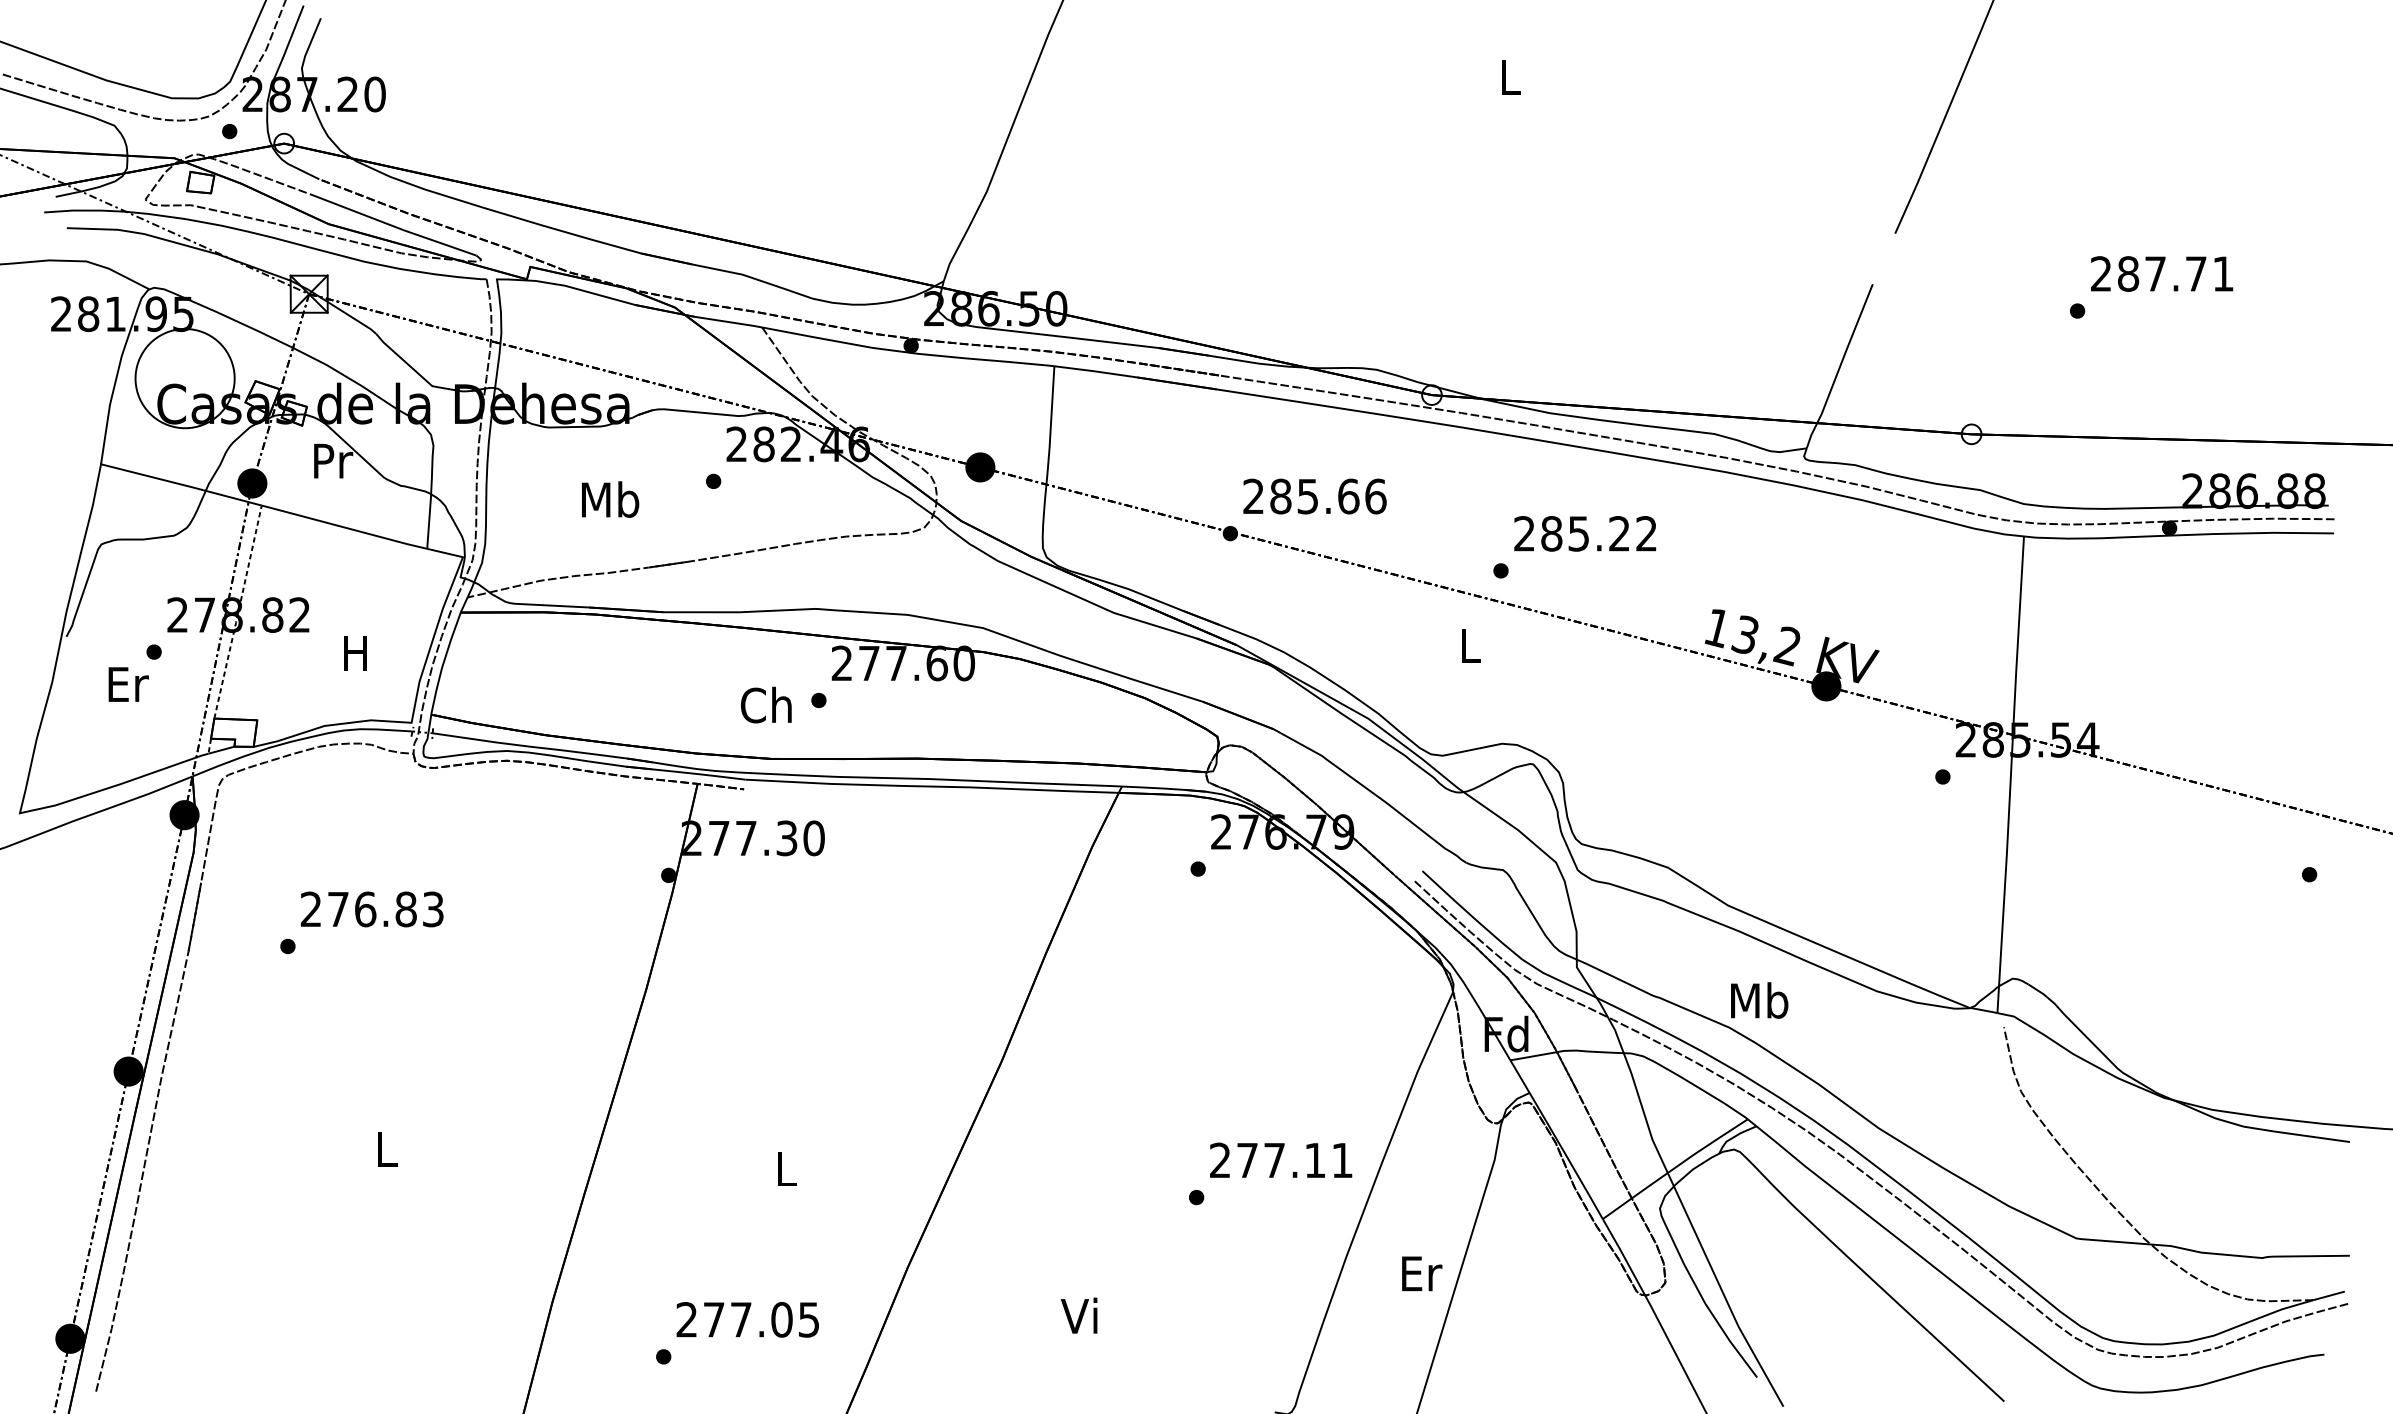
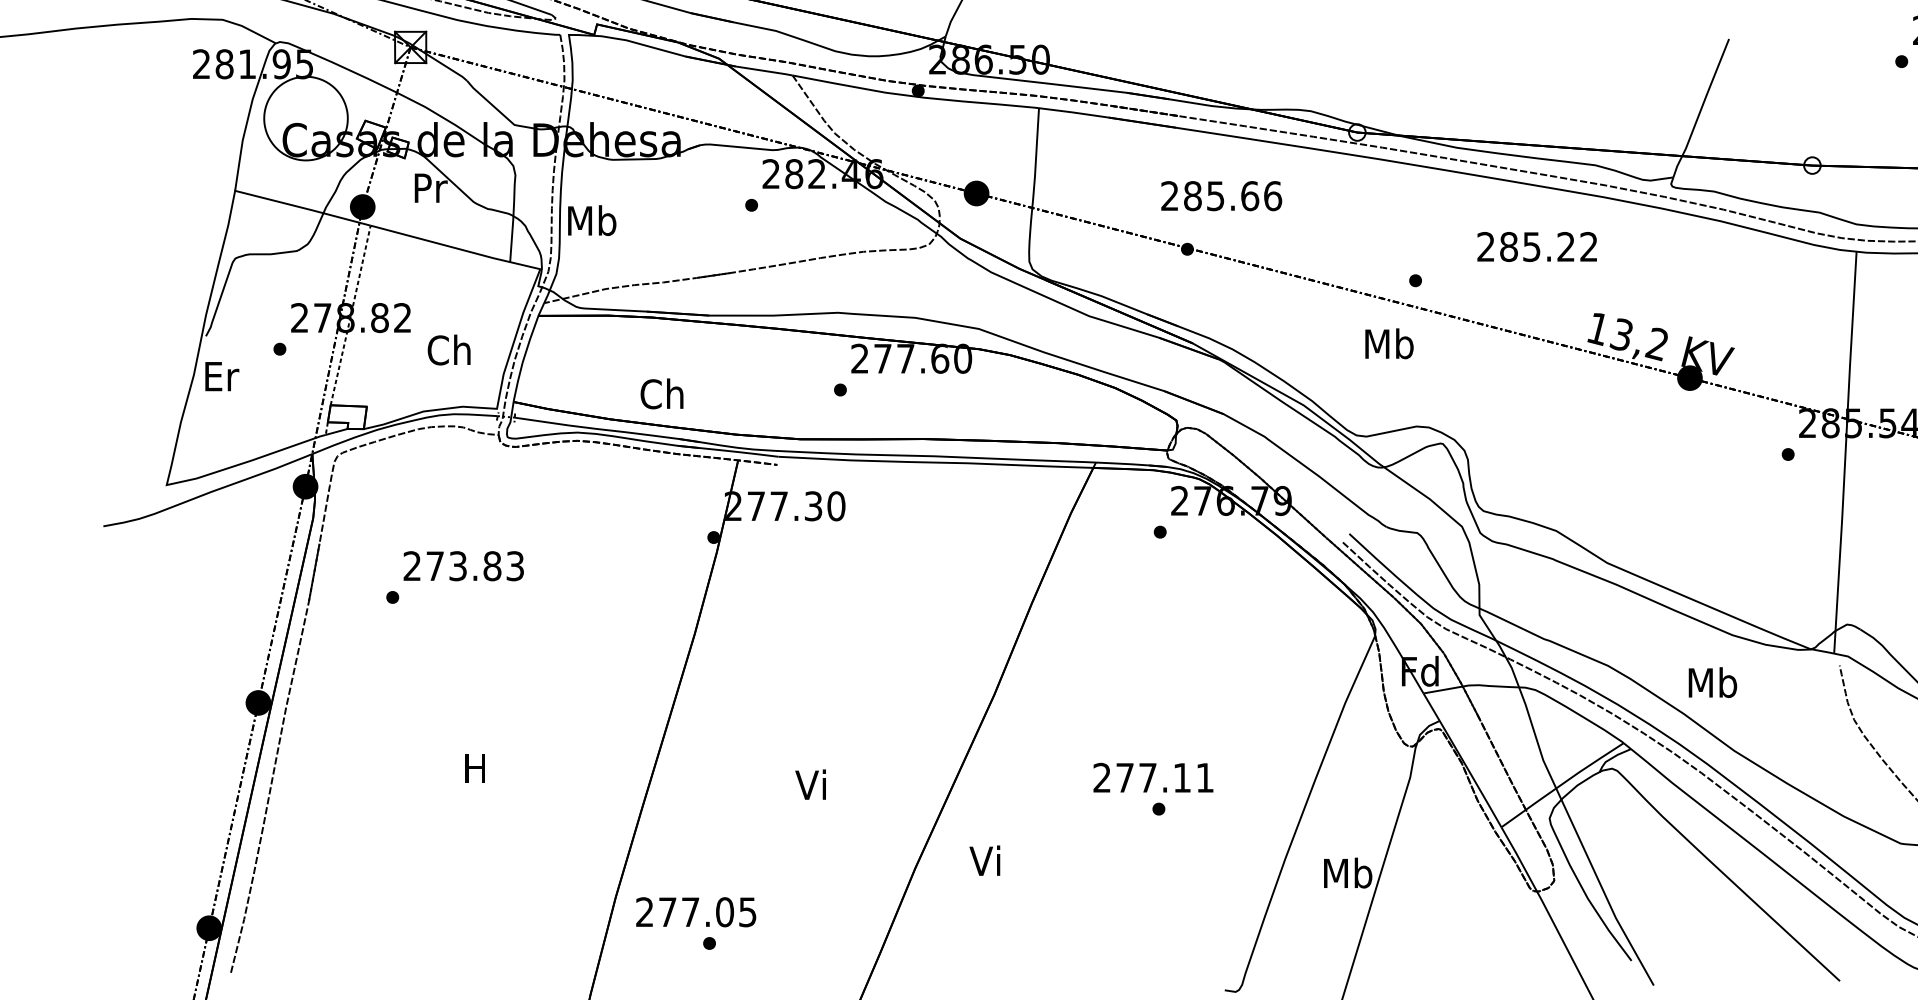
text: (1314, 496) -> (1221, 196), moved
text: (610, 499) -> (592, 220), moved
text: (1585, 533) -> (1537, 246), moved
text: (1469, 645) -> (1389, 343), L -> Mb
text: (354, 652) -> (448, 349), H -> Ch
text: (128, 684) -> (222, 376), moved
text: (766, 704) -> (662, 393), moved
text: (365, 909) -> (458, 566), 276.83 -> 273.83
text: (1759, 1000) -> (1712, 682), moved
text: (385, 1149) -> (474, 768), L -> H
text: (1281, 1159) -> (1153, 777), moved
text: (783, 1168) -> (810, 784), L -> Vi
text: (1420, 1273) -> (1347, 873), Er -> Mb
text: (1078, 1315) -> (984, 860), moved
text: (747, 1319) -> (695, 911), moved

